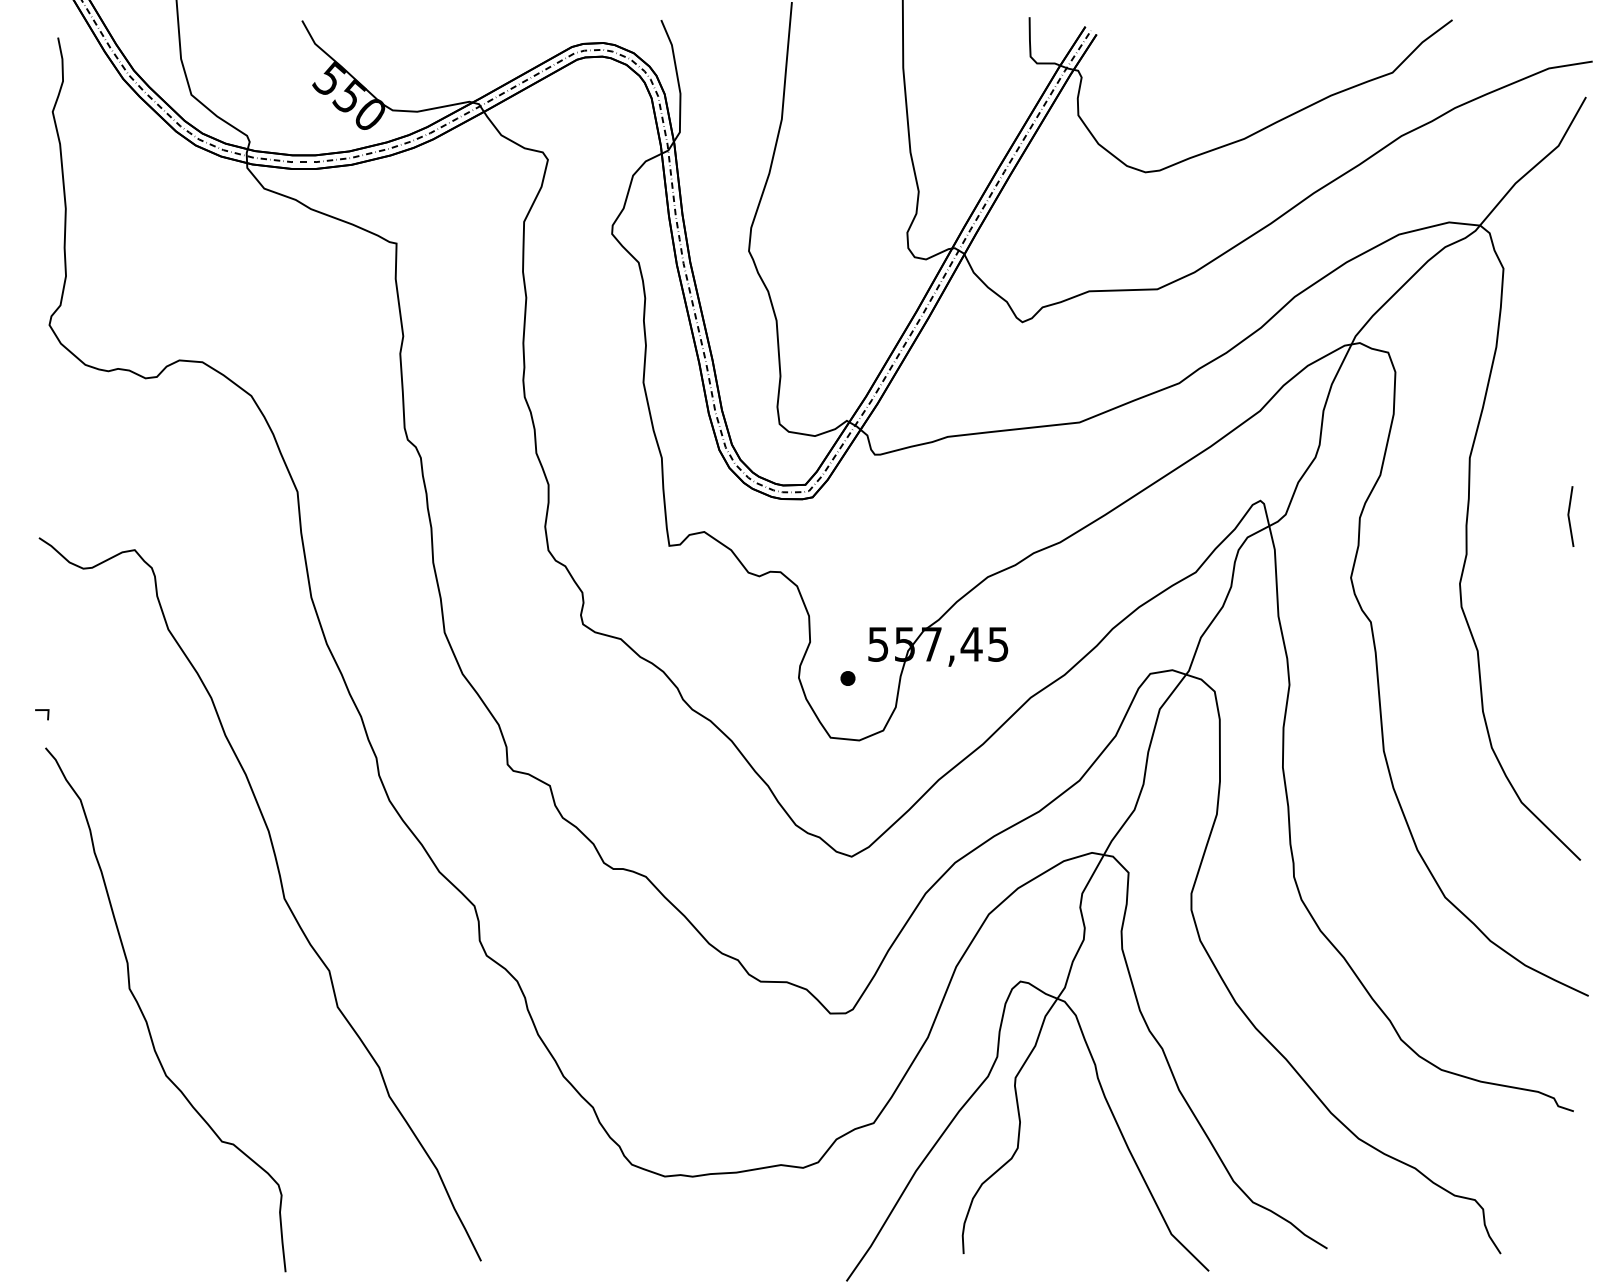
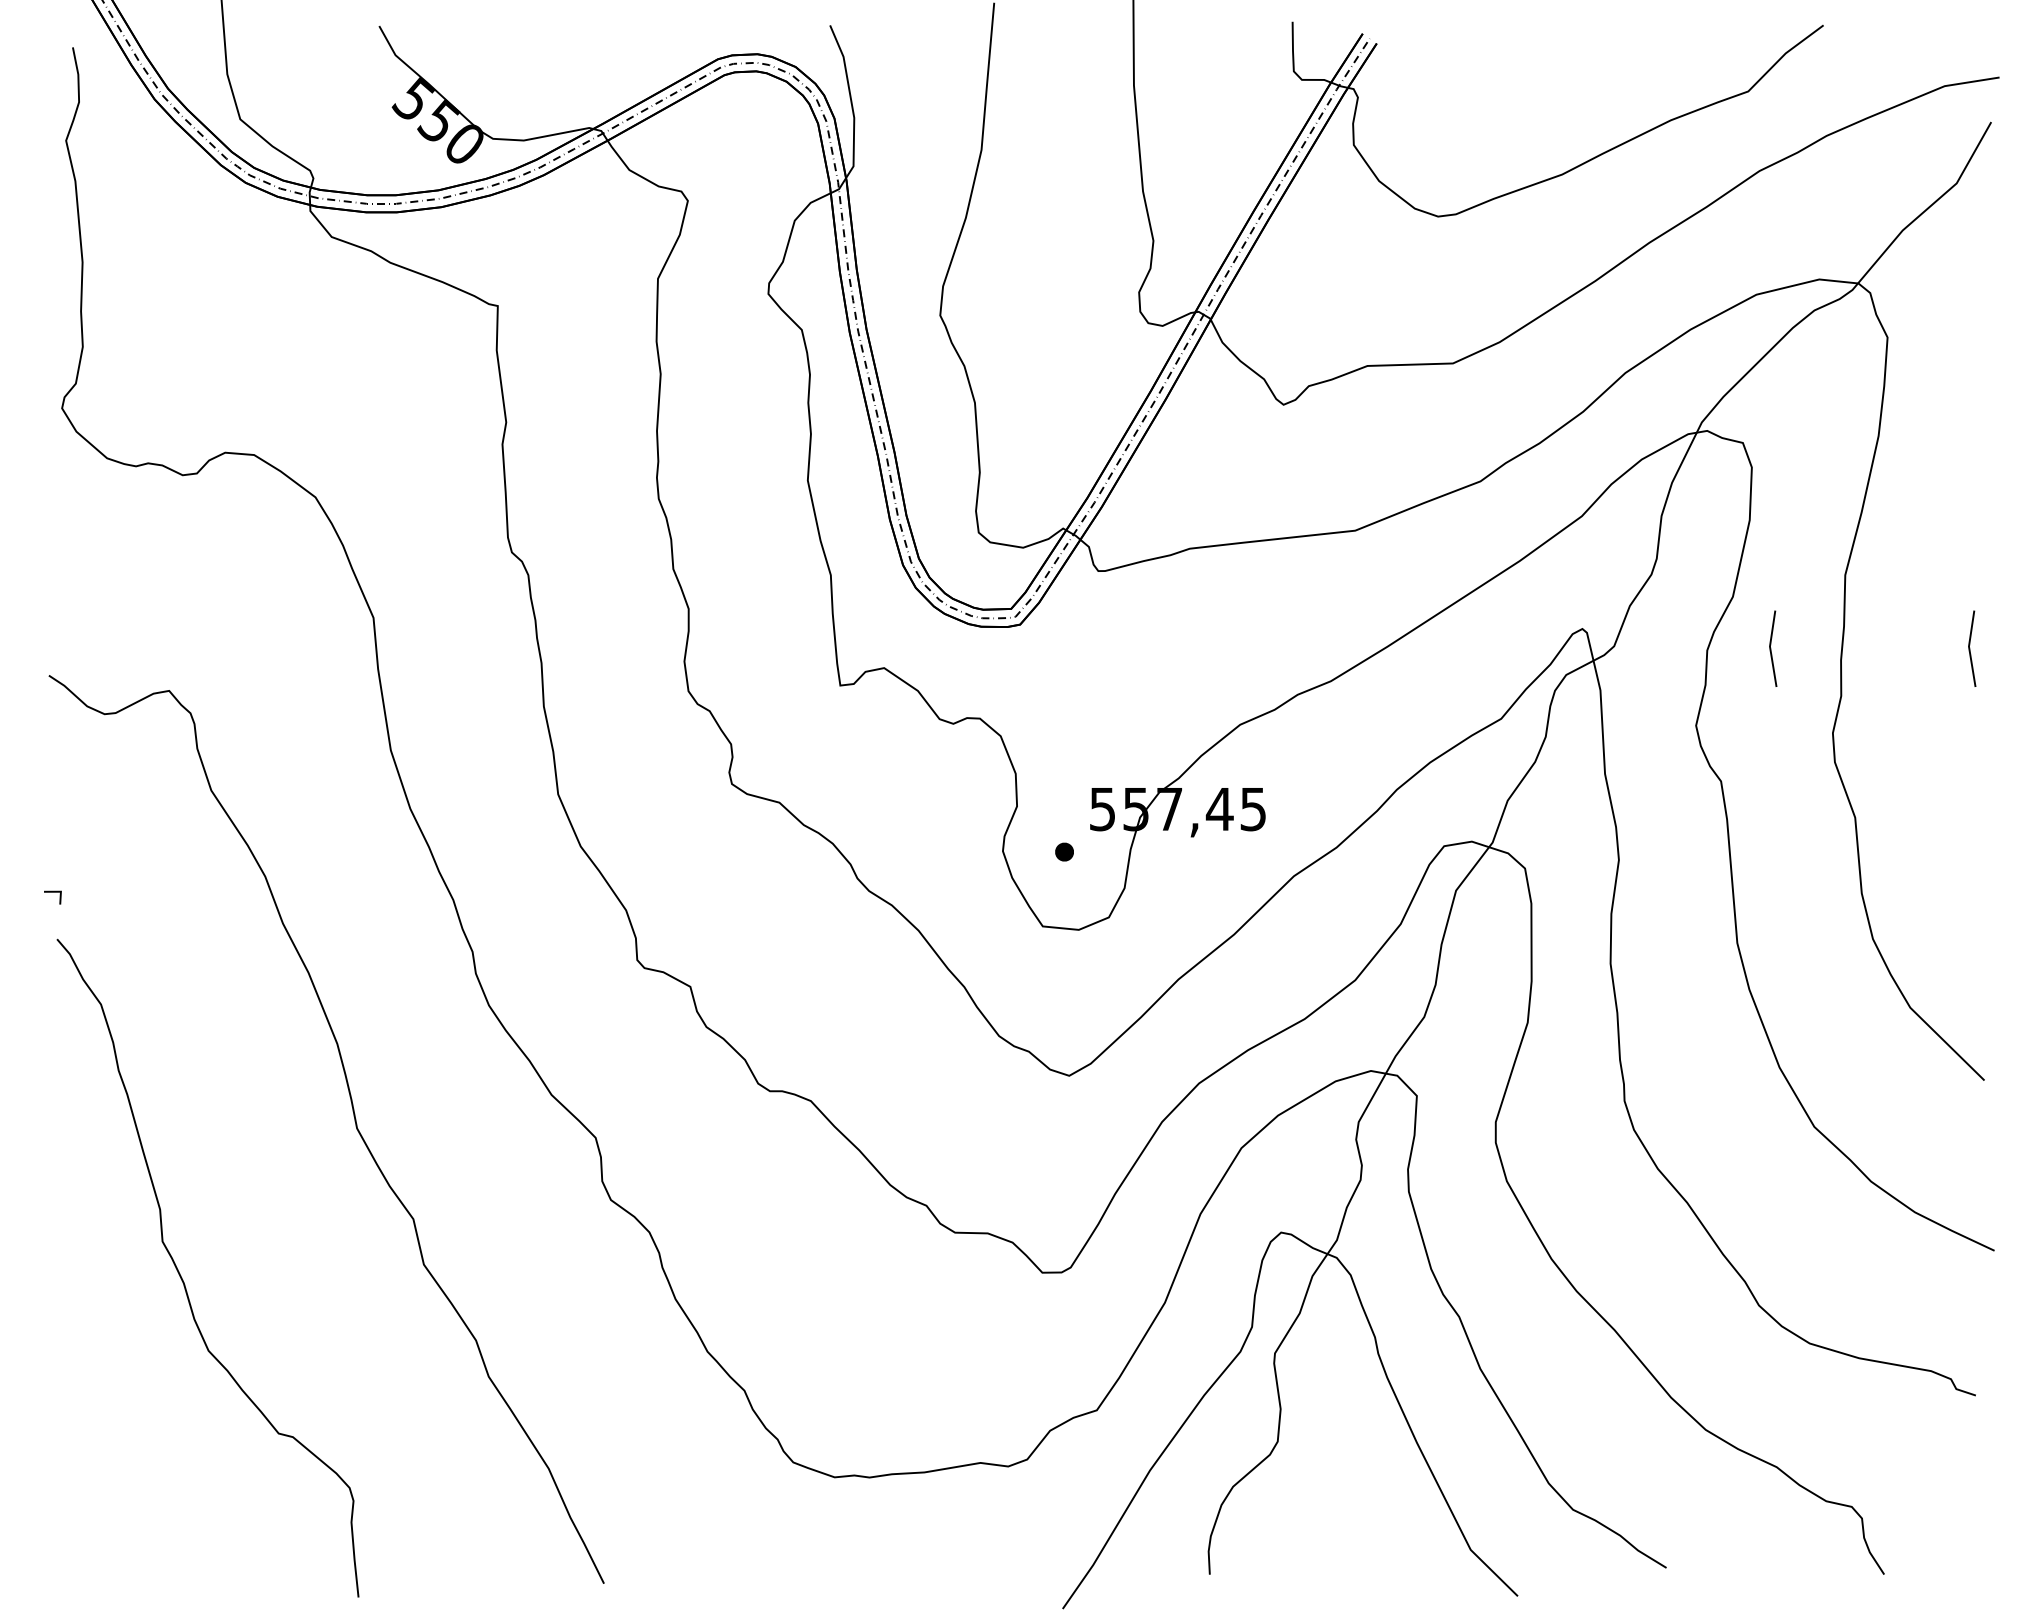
line: (1411, 516) -> (1771, 648), added

